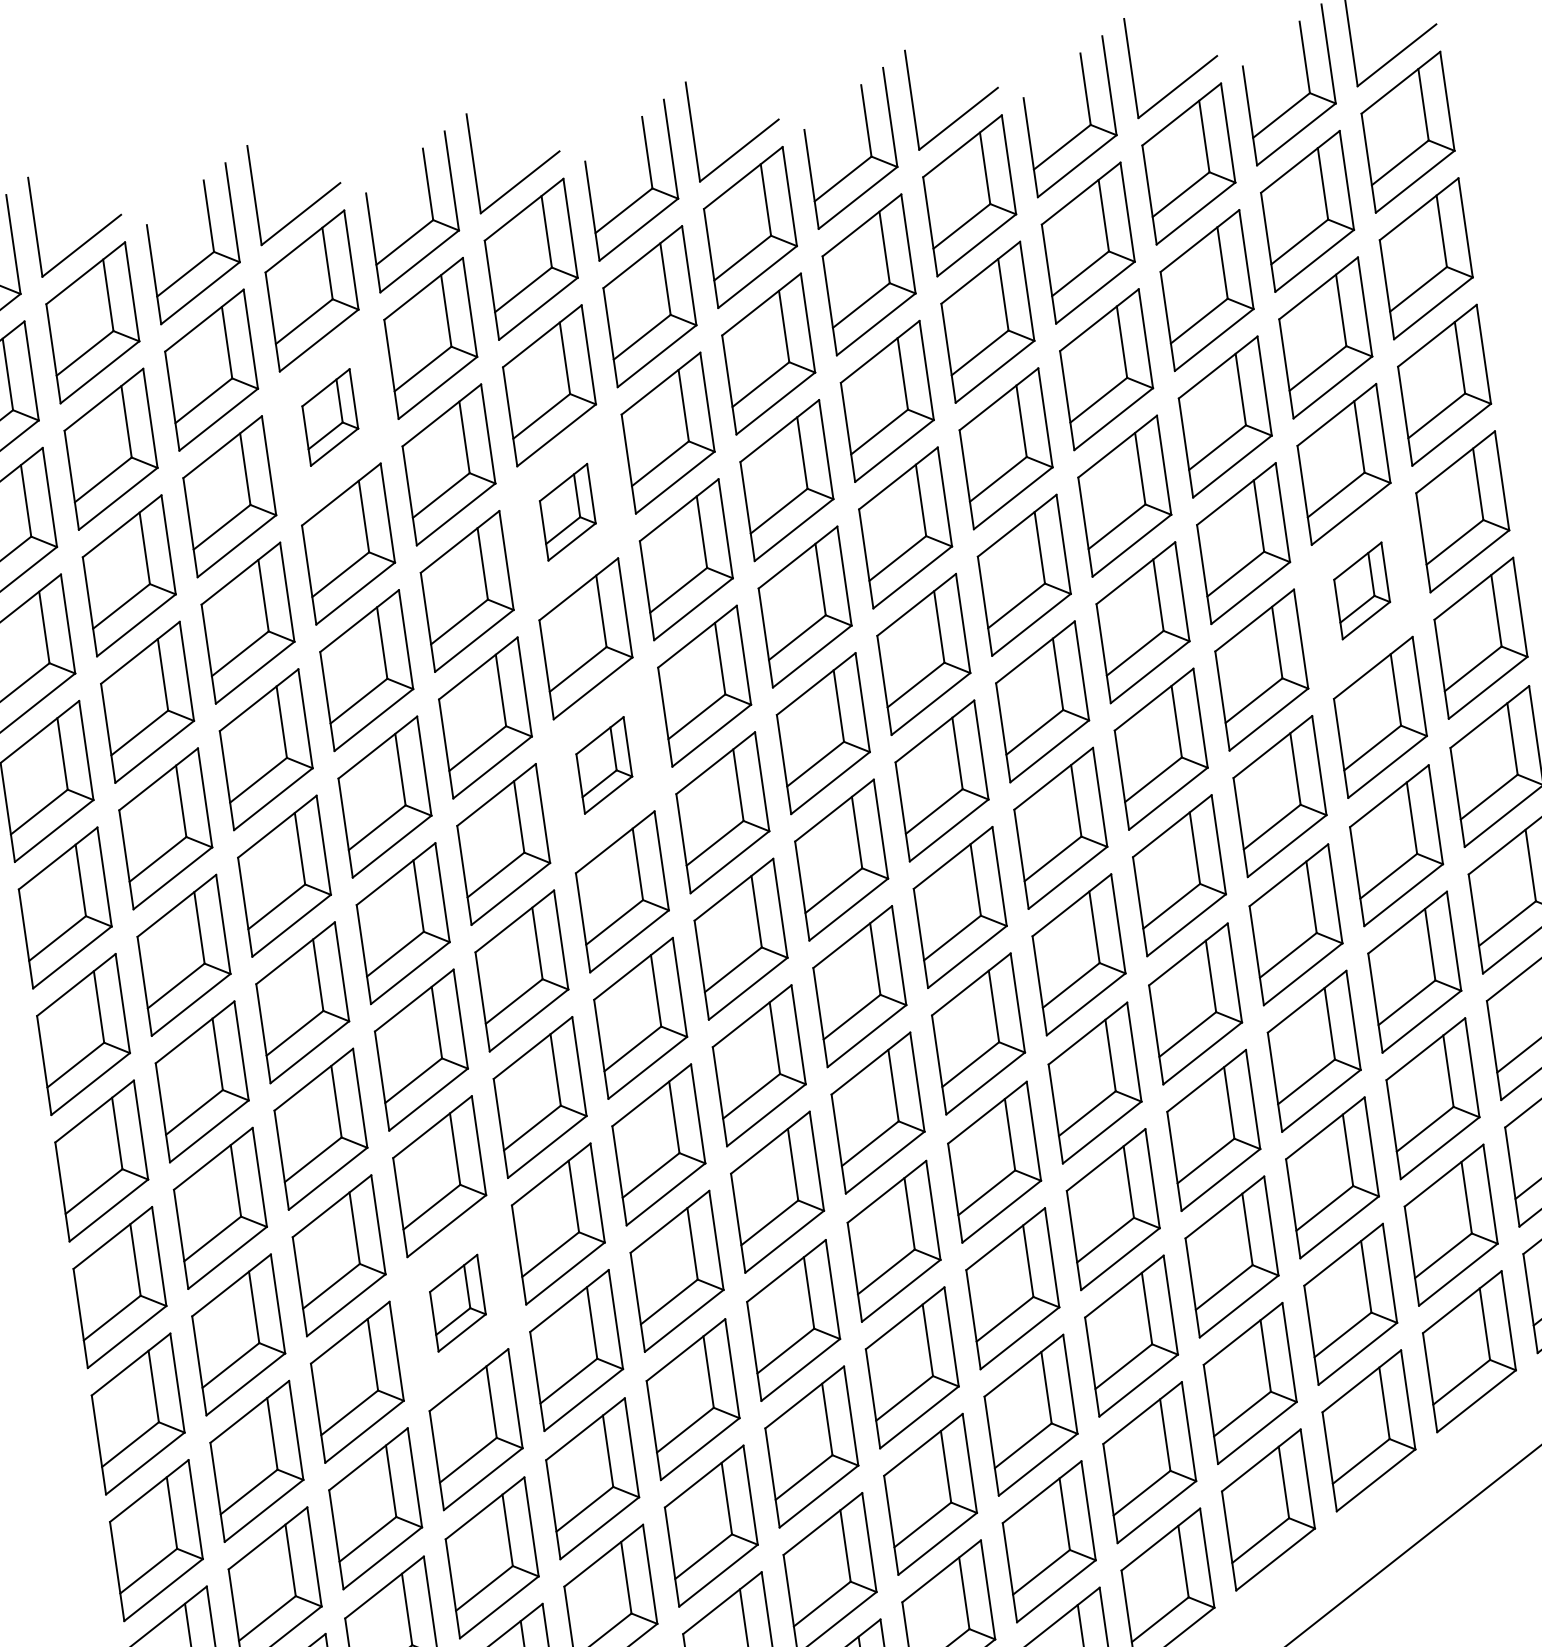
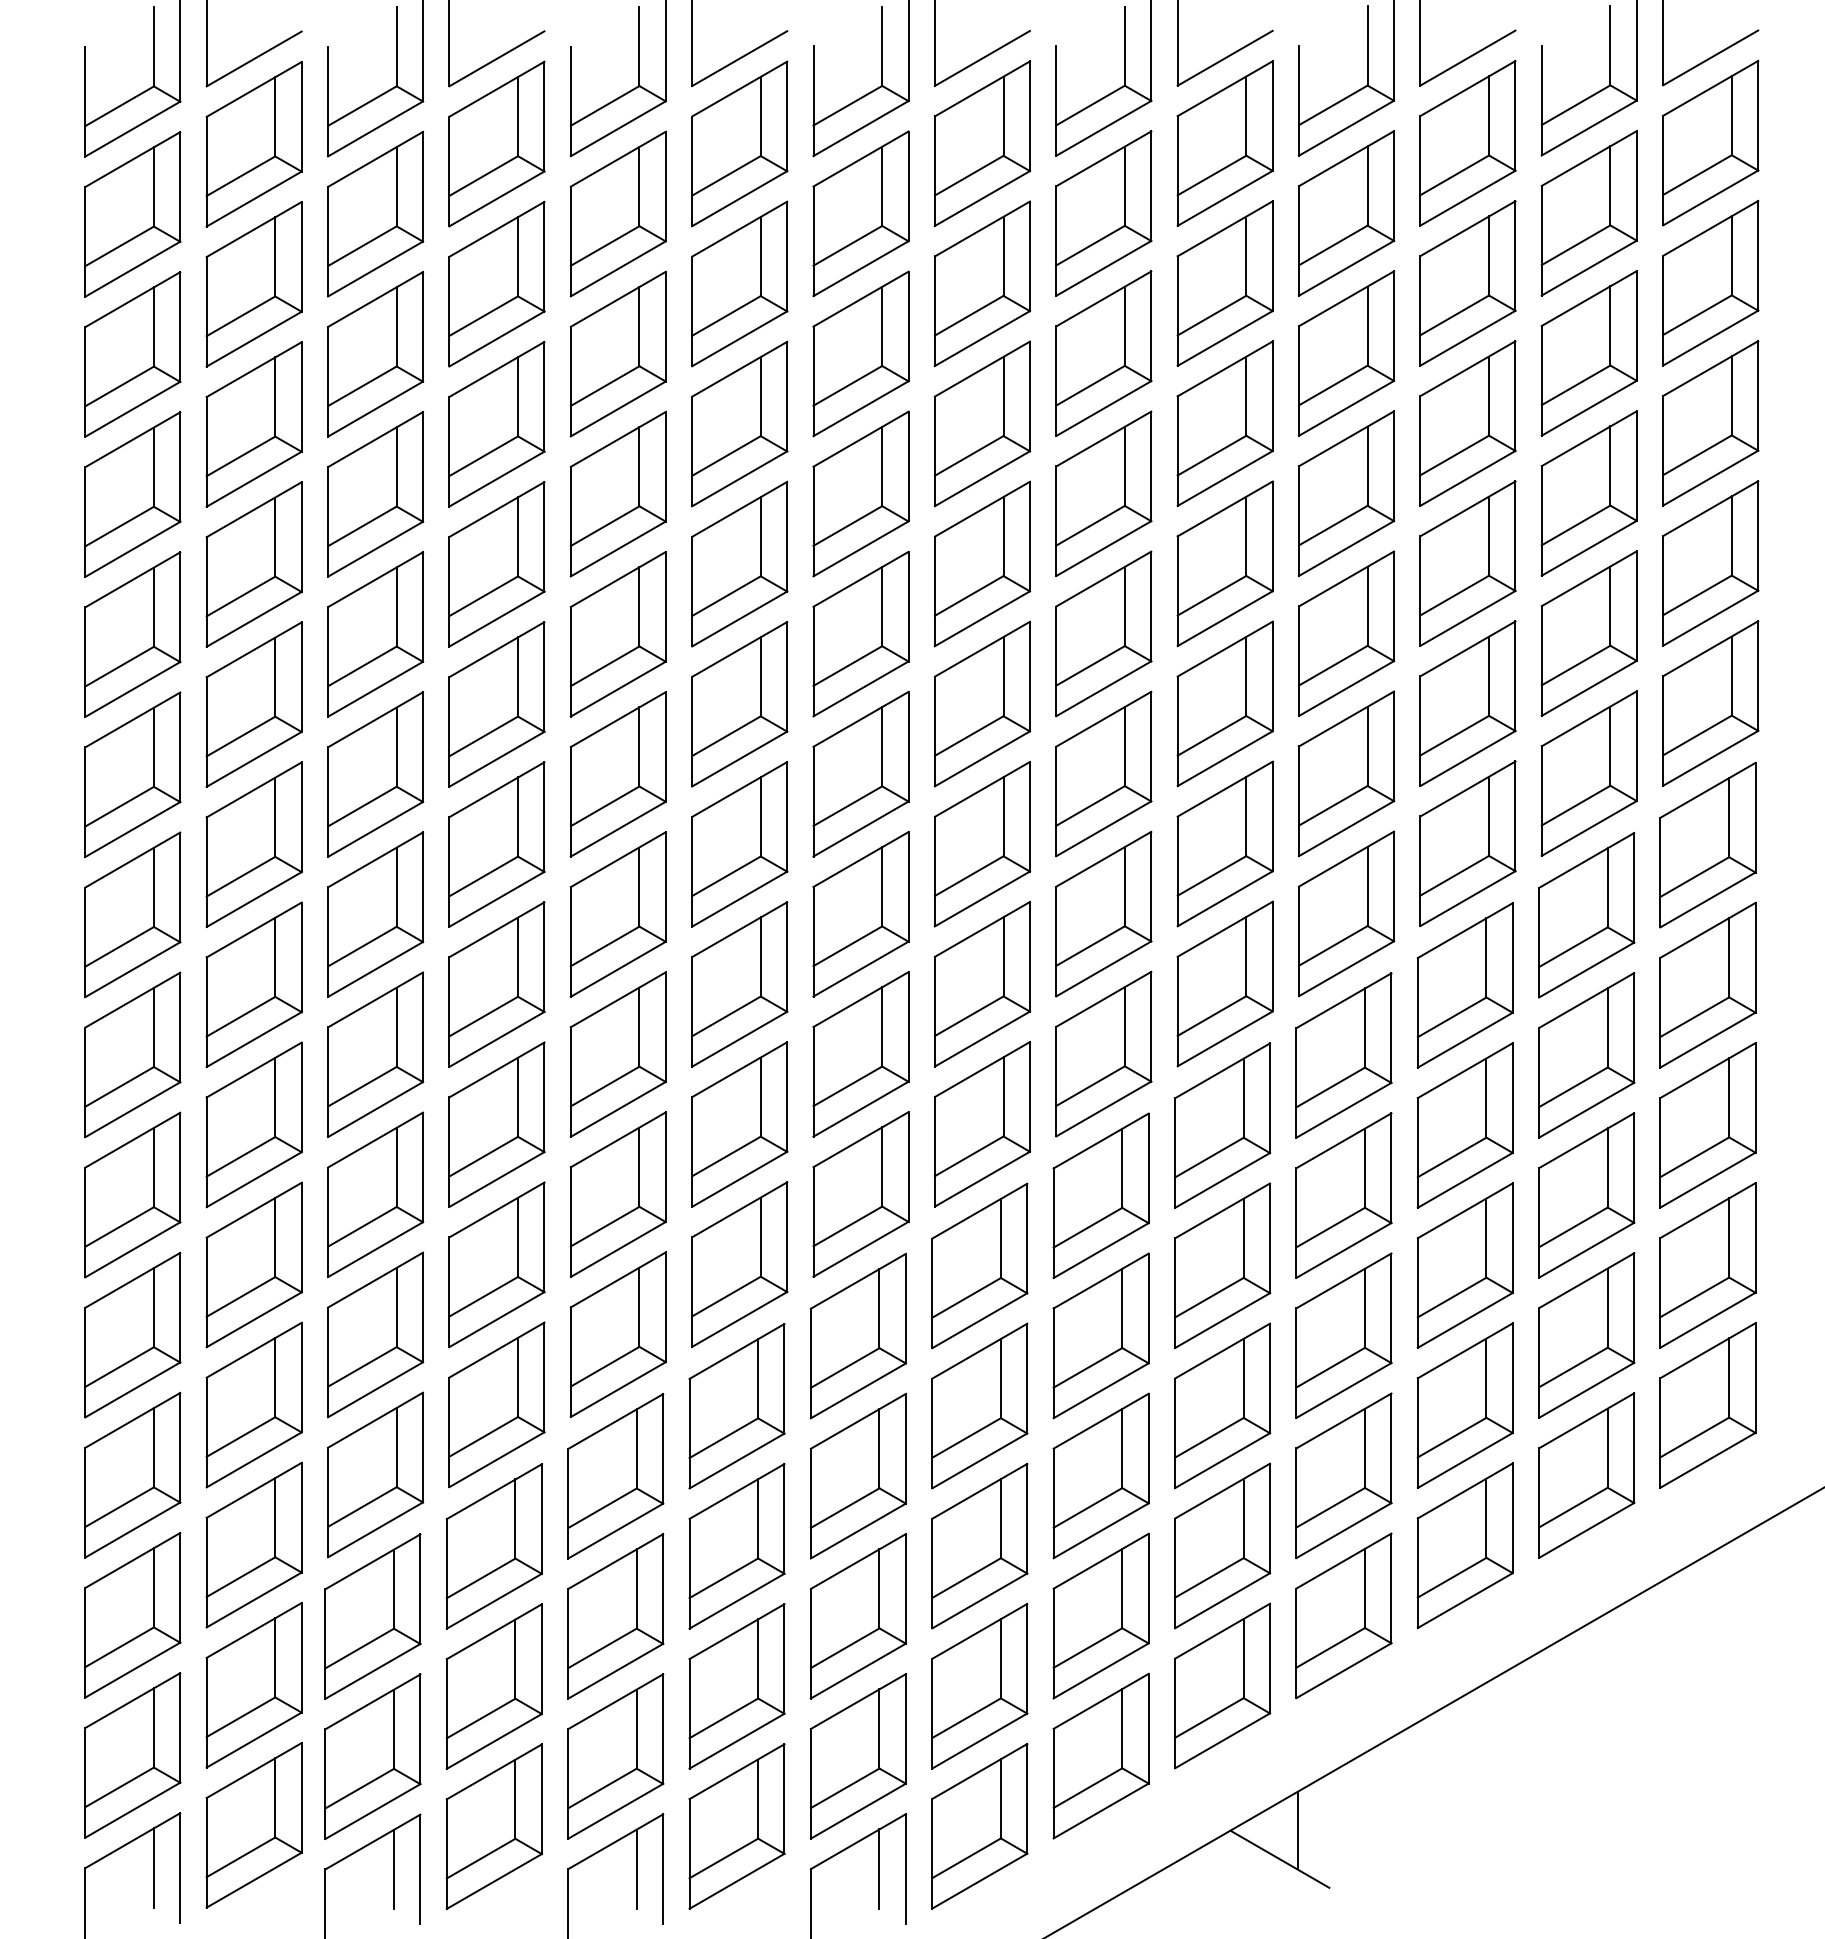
part: (329, 417) -> (496, 283), size x1.67
part: (567, 511) -> (739, 423), size x1.67
part: (1361, 590) -> (1588, 633), size x1.67
part: (604, 765) -> (739, 704), size x1.67
part: (457, 1302) -> (496, 1264), size x1.67

